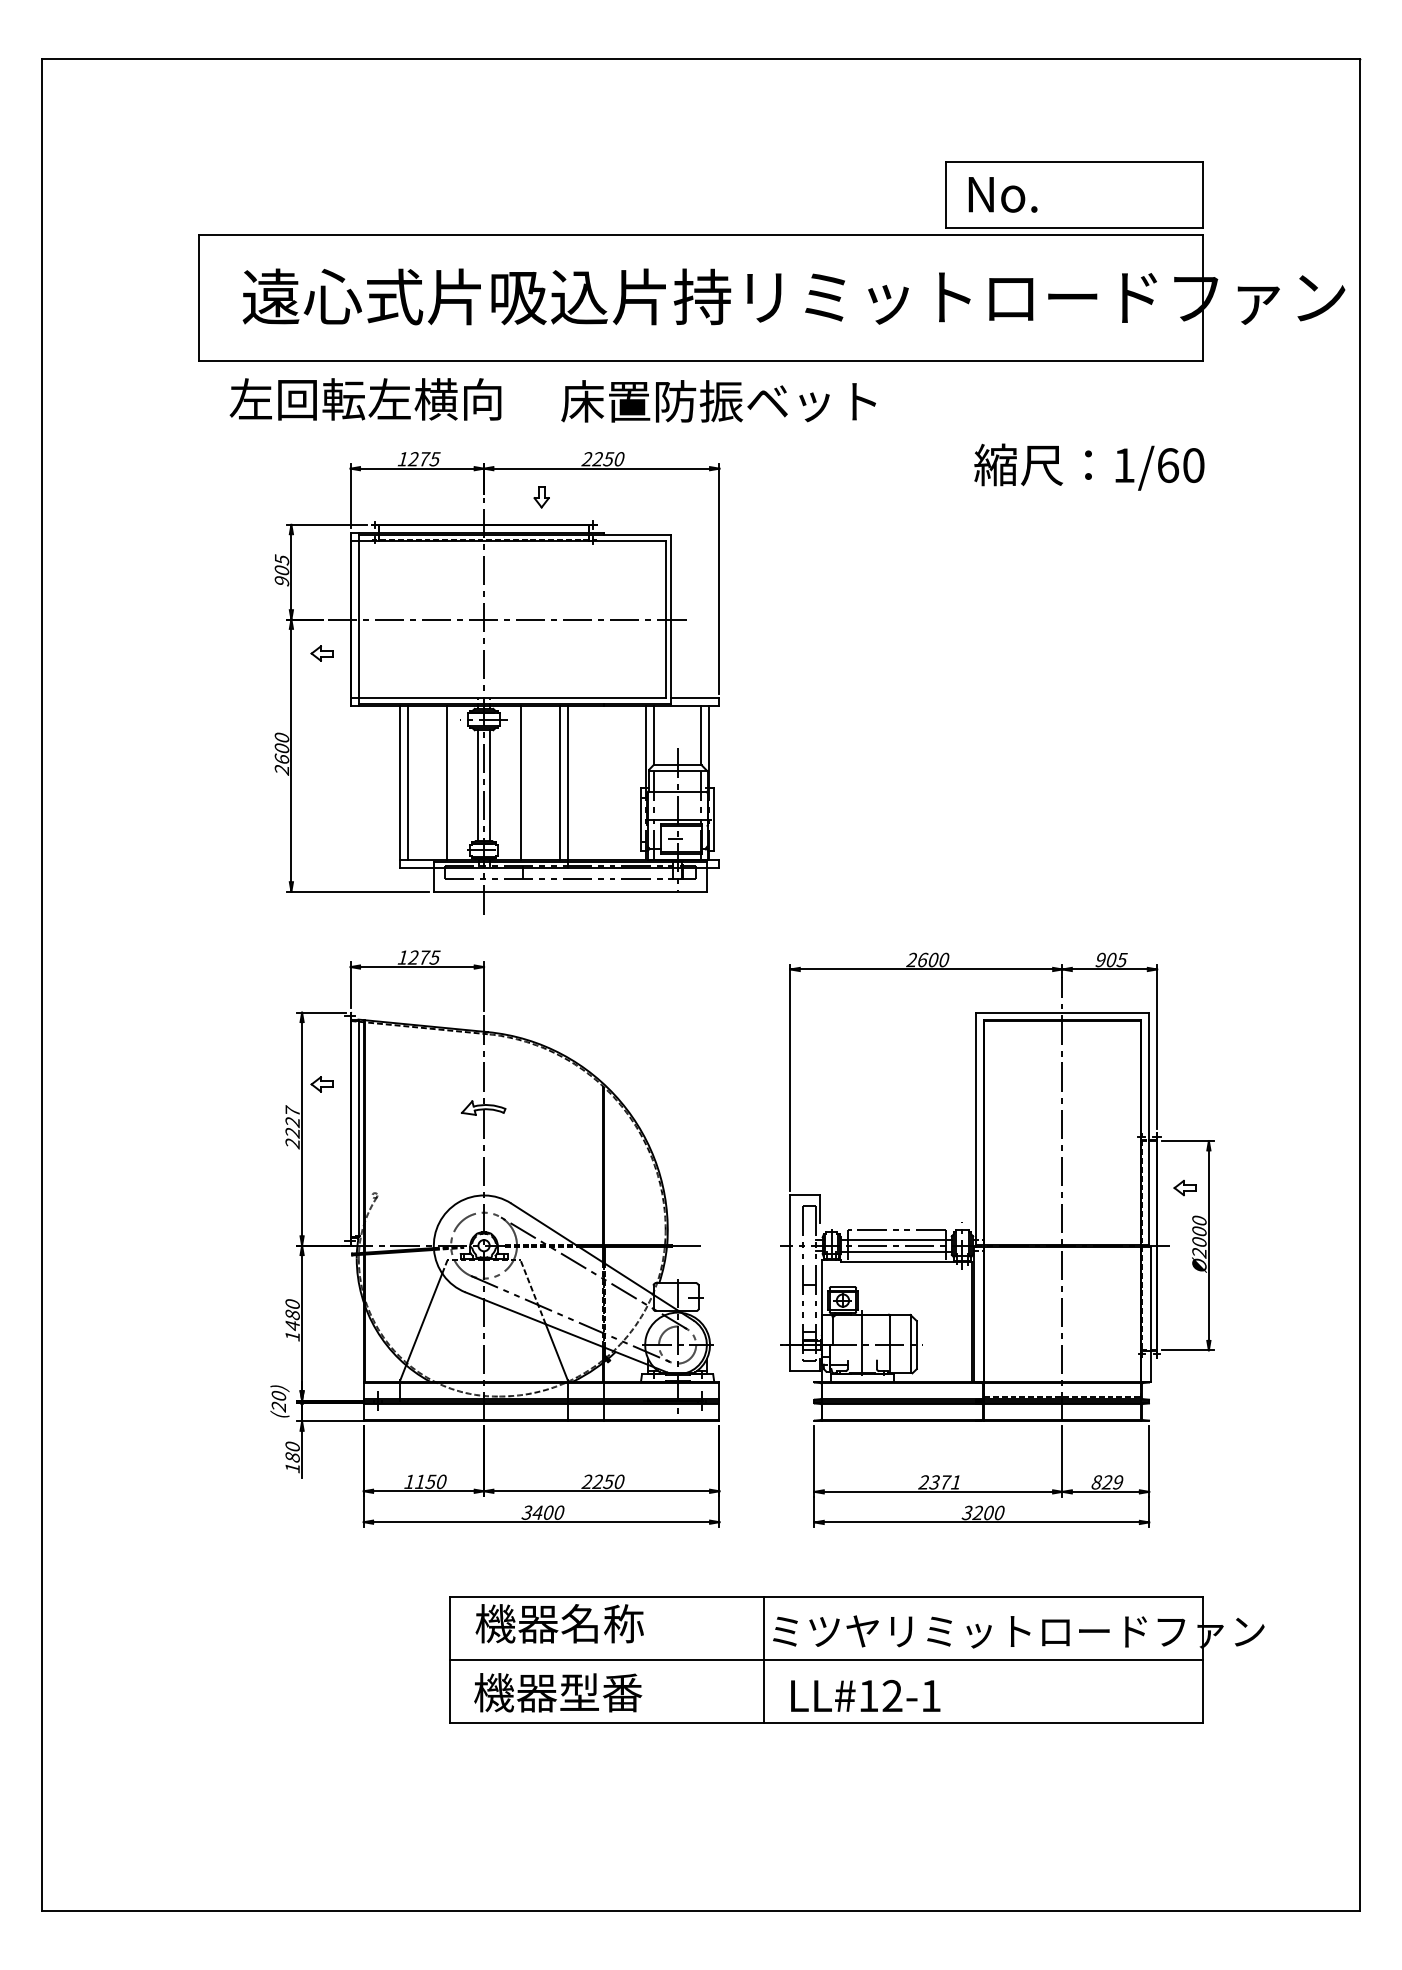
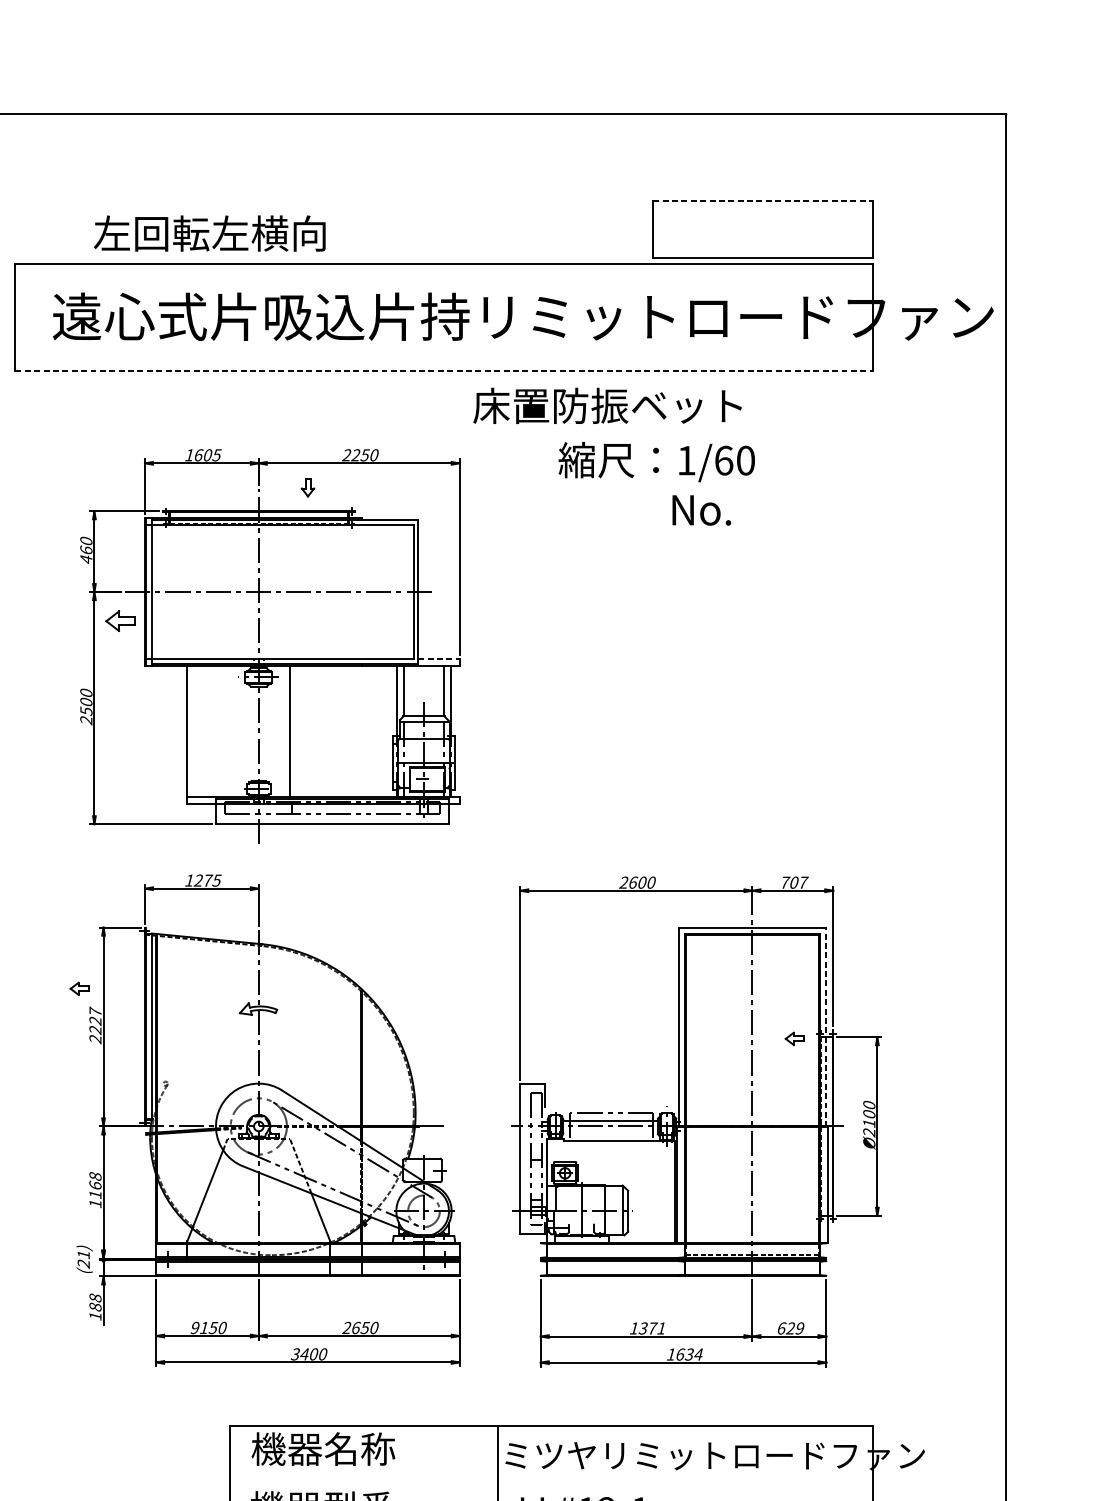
line: (1075, 161) -> (763, 201), solid -> dashed
text: (1002, 194) -> (701, 510), moved
line: (701, 360) -> (444, 371), solid -> dashed
text: (365, 399) -> (209, 233), moved
text: (718, 401) -> (607, 406), moved
text: (418, 459) -> (202, 455), 1275 -> 1605
text: (1089, 466) -> (656, 461), moved
text: (281, 570) -> (85, 550), 905 -> 460
part: (321, 653) -> (120, 621), size x1.6
line: (695, 698) -> (439, 659), solid -> dashed
text: (281, 758) -> (85, 710), 2600 -> 2500
line: (408, 782) -> (194, 731), removed
line: (559, 782) -> (323, 731), removed
line: (447, 783) -> (227, 732), removed
line: (478, 785) -> (254, 733), removed
line: (490, 785) -> (264, 733), removed
line: (567, 786) -> (330, 734), removed
text: (1111, 959) -> (794, 882), 905 -> 707
part: (321, 1084) -> (79, 988), moved
line: (1149, 1129) -> (826, 1027), solid -> dashed
part: (1184, 1188) -> (794, 1039), moved
text: (1199, 1242) -> (869, 1123), Ø2000 -> Ø2100
line: (895, 1251) -> (609, 1131), removed
text: (292, 1315) -> (95, 1186), 1480 -> 1168
text: (278, 1395) -> (83, 1254), (20) -> (21)
text: (292, 1446) -> (95, 1297), 180 -> 188
text: (409, 1481) -> (195, 1327), 1150 -> 9150
text: (597, 1481) -> (355, 1327), 2250 -> 2650
text: (923, 1482) -> (633, 1328), 2371 -> 1371
text: (1096, 1482) -> (781, 1328), 829 -> 629
text: (982, 1512) -> (684, 1354), 3200 -> 1634
line: (826, 1659) -> (551, 1479), removed

